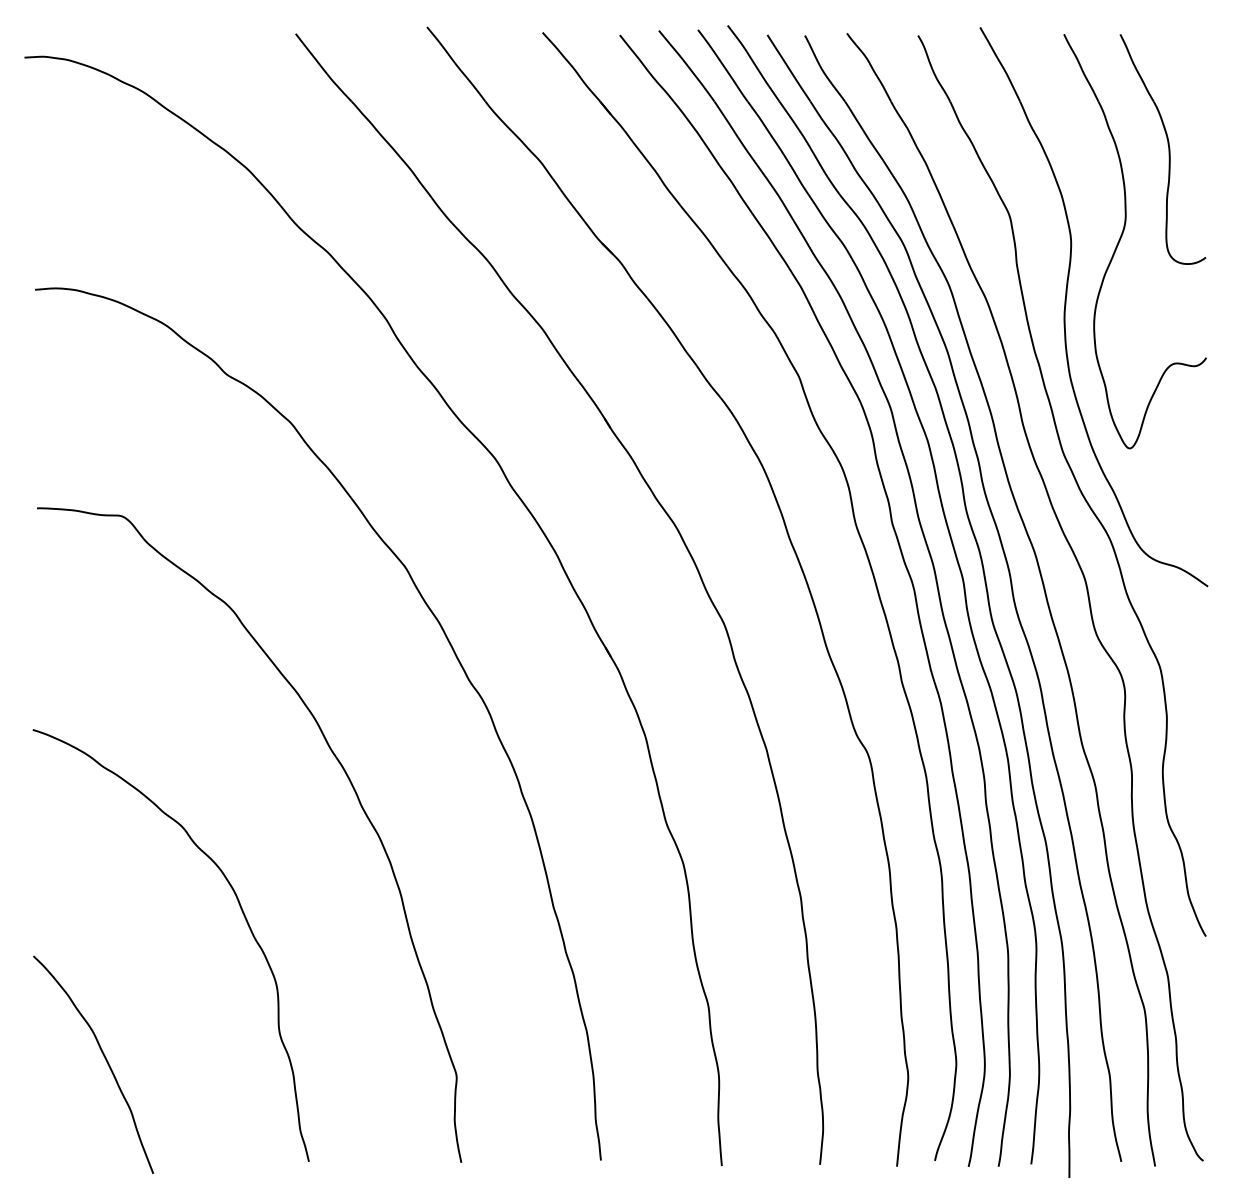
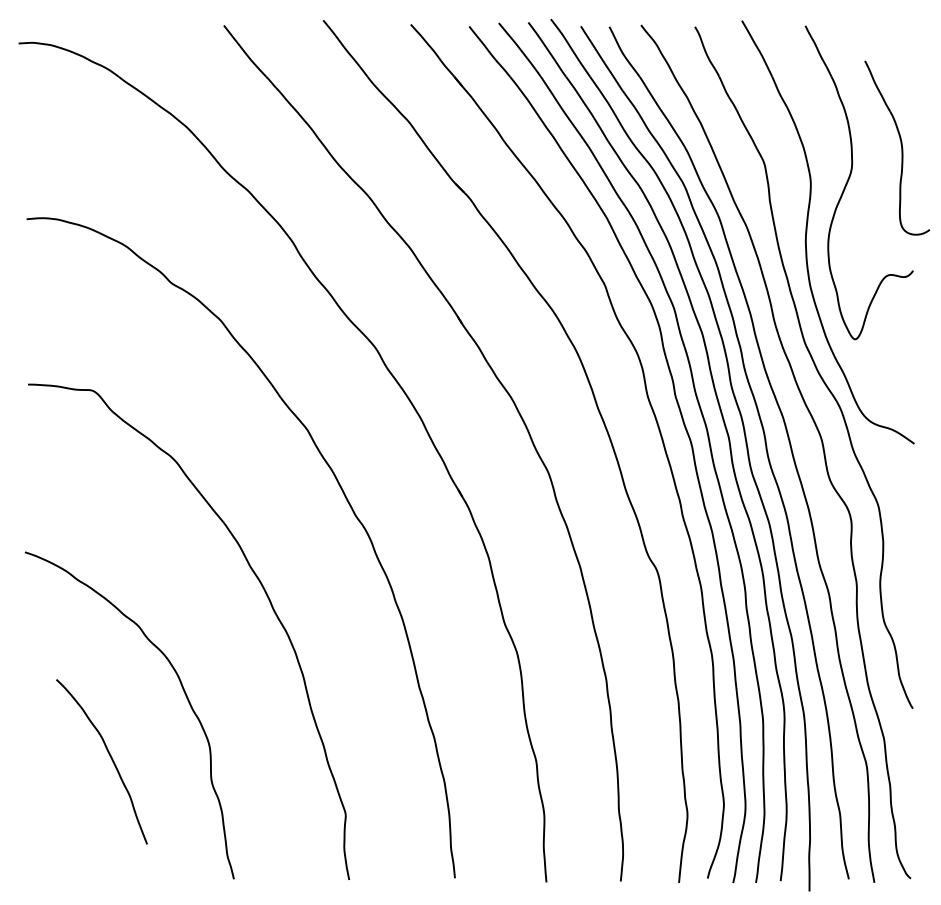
part: (1163, 148) -> (897, 147), moved
curve: (103, 1057) -> (109, 756), moved

